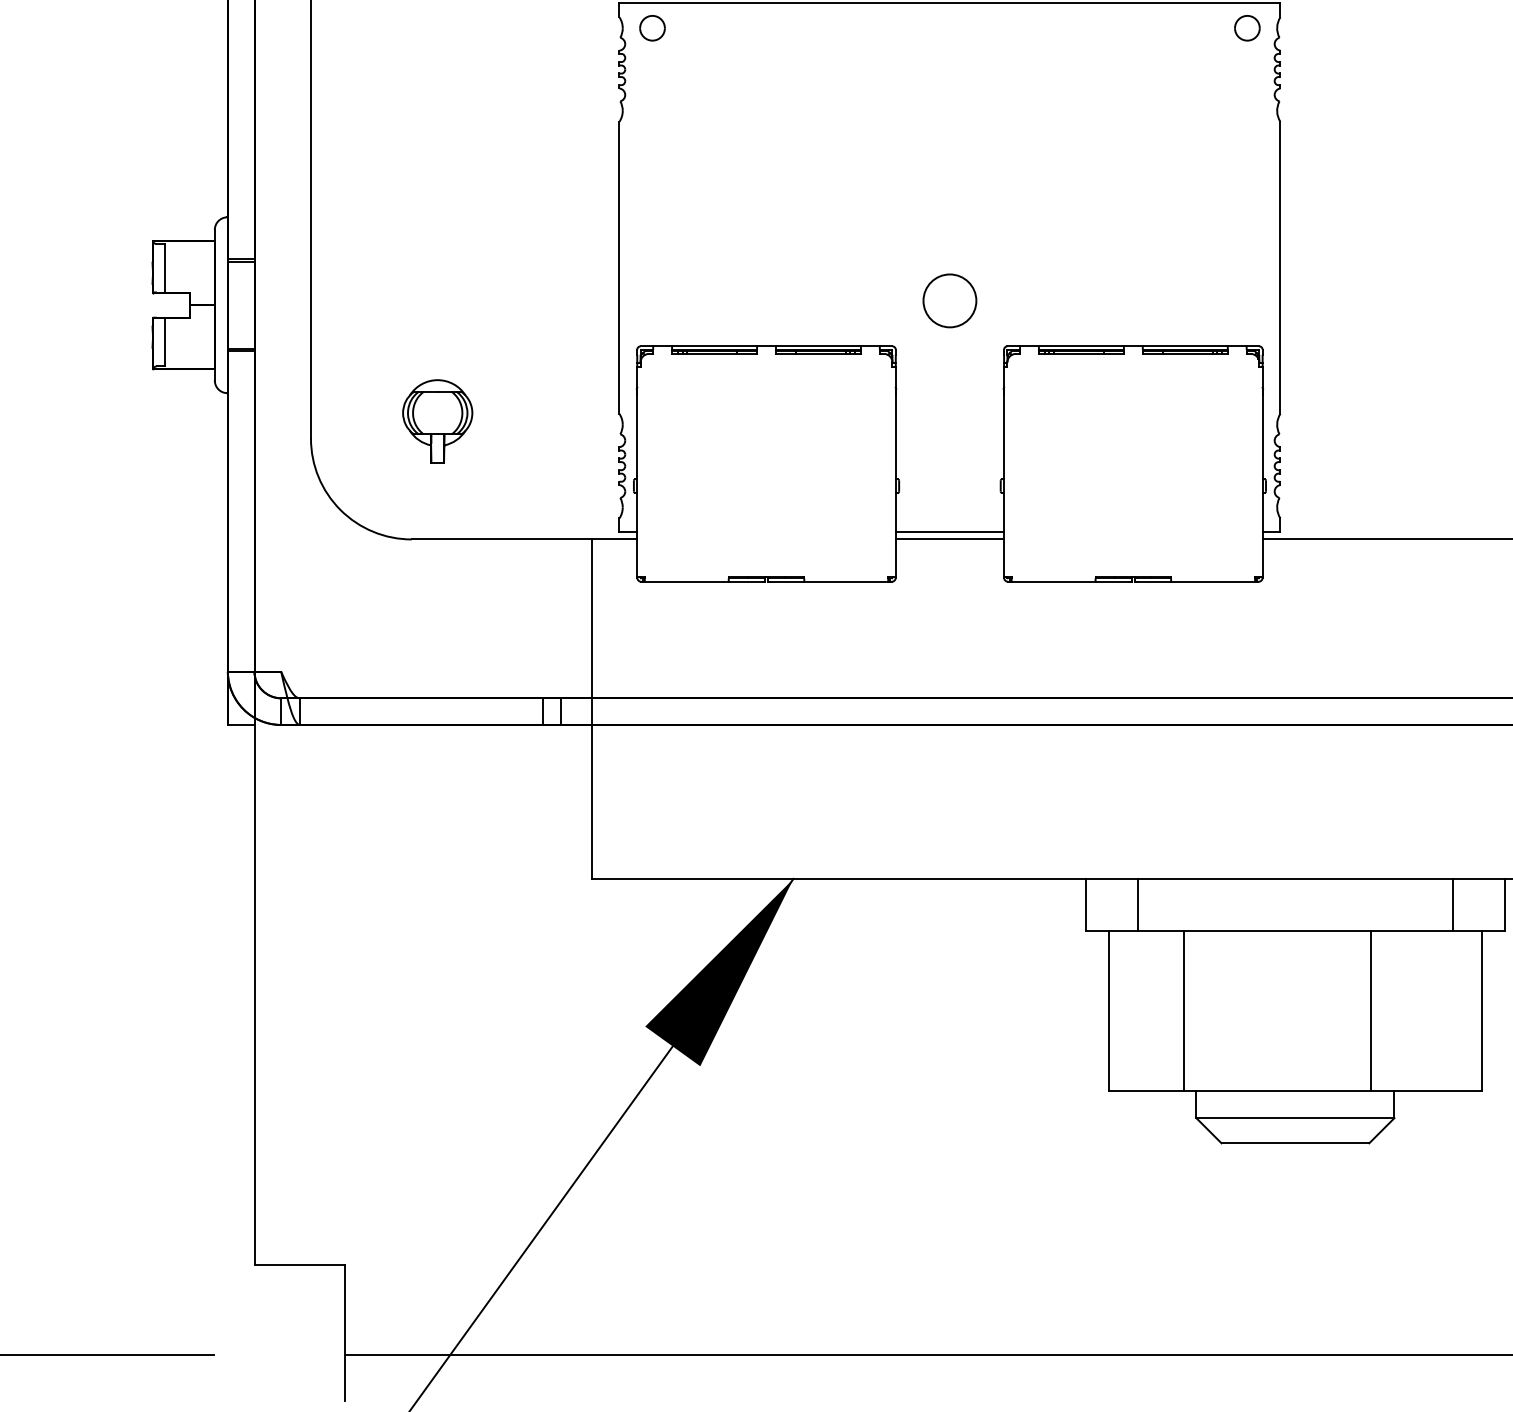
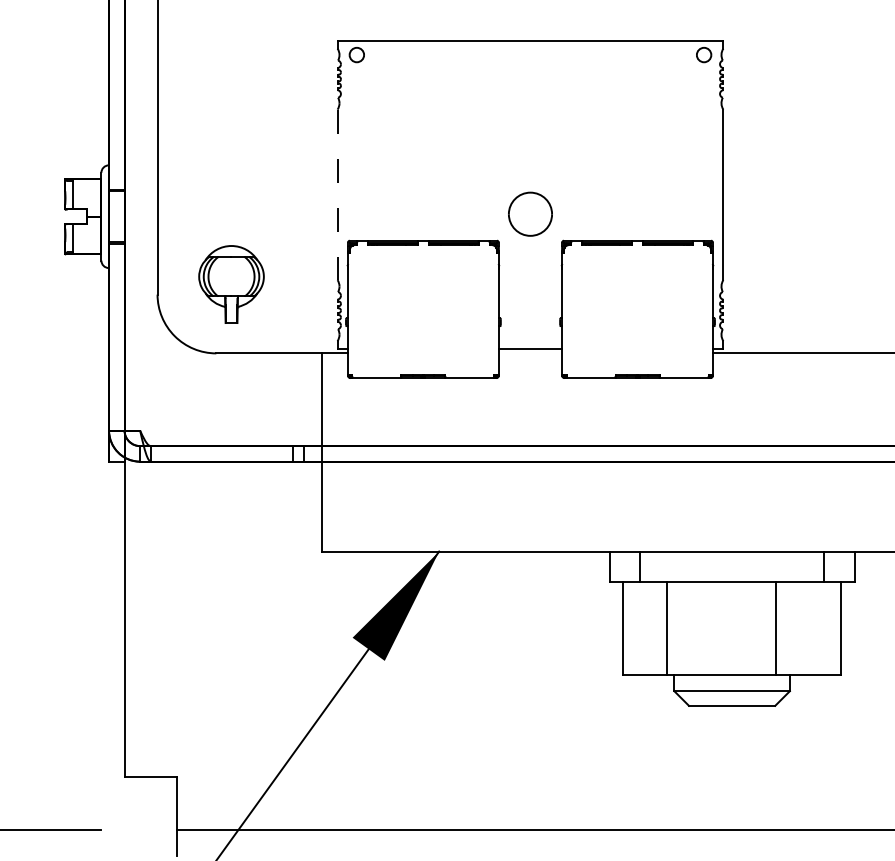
line: (619, 268) -> (337, 195), solid -> dashed
part: (949, 299) -> (530, 213), size x1.4
part: (437, 421) -> (231, 284), size x1.6
line: (949, 539) -> (530, 353), removed

